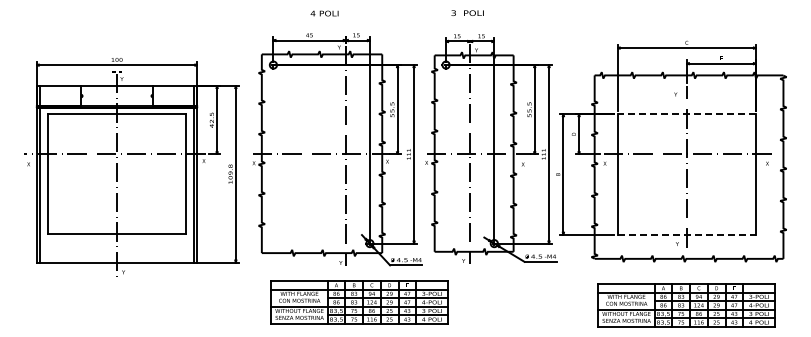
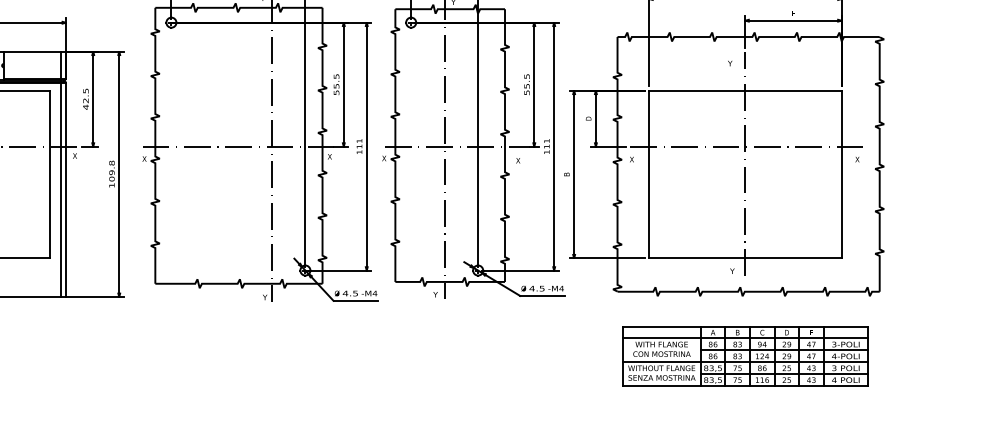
line: (686, 114) -> (745, 91), dashed -> solid
line: (687, 234) -> (746, 257), dashed -> solid
part: (359, 302) -> (290, 352), removed

